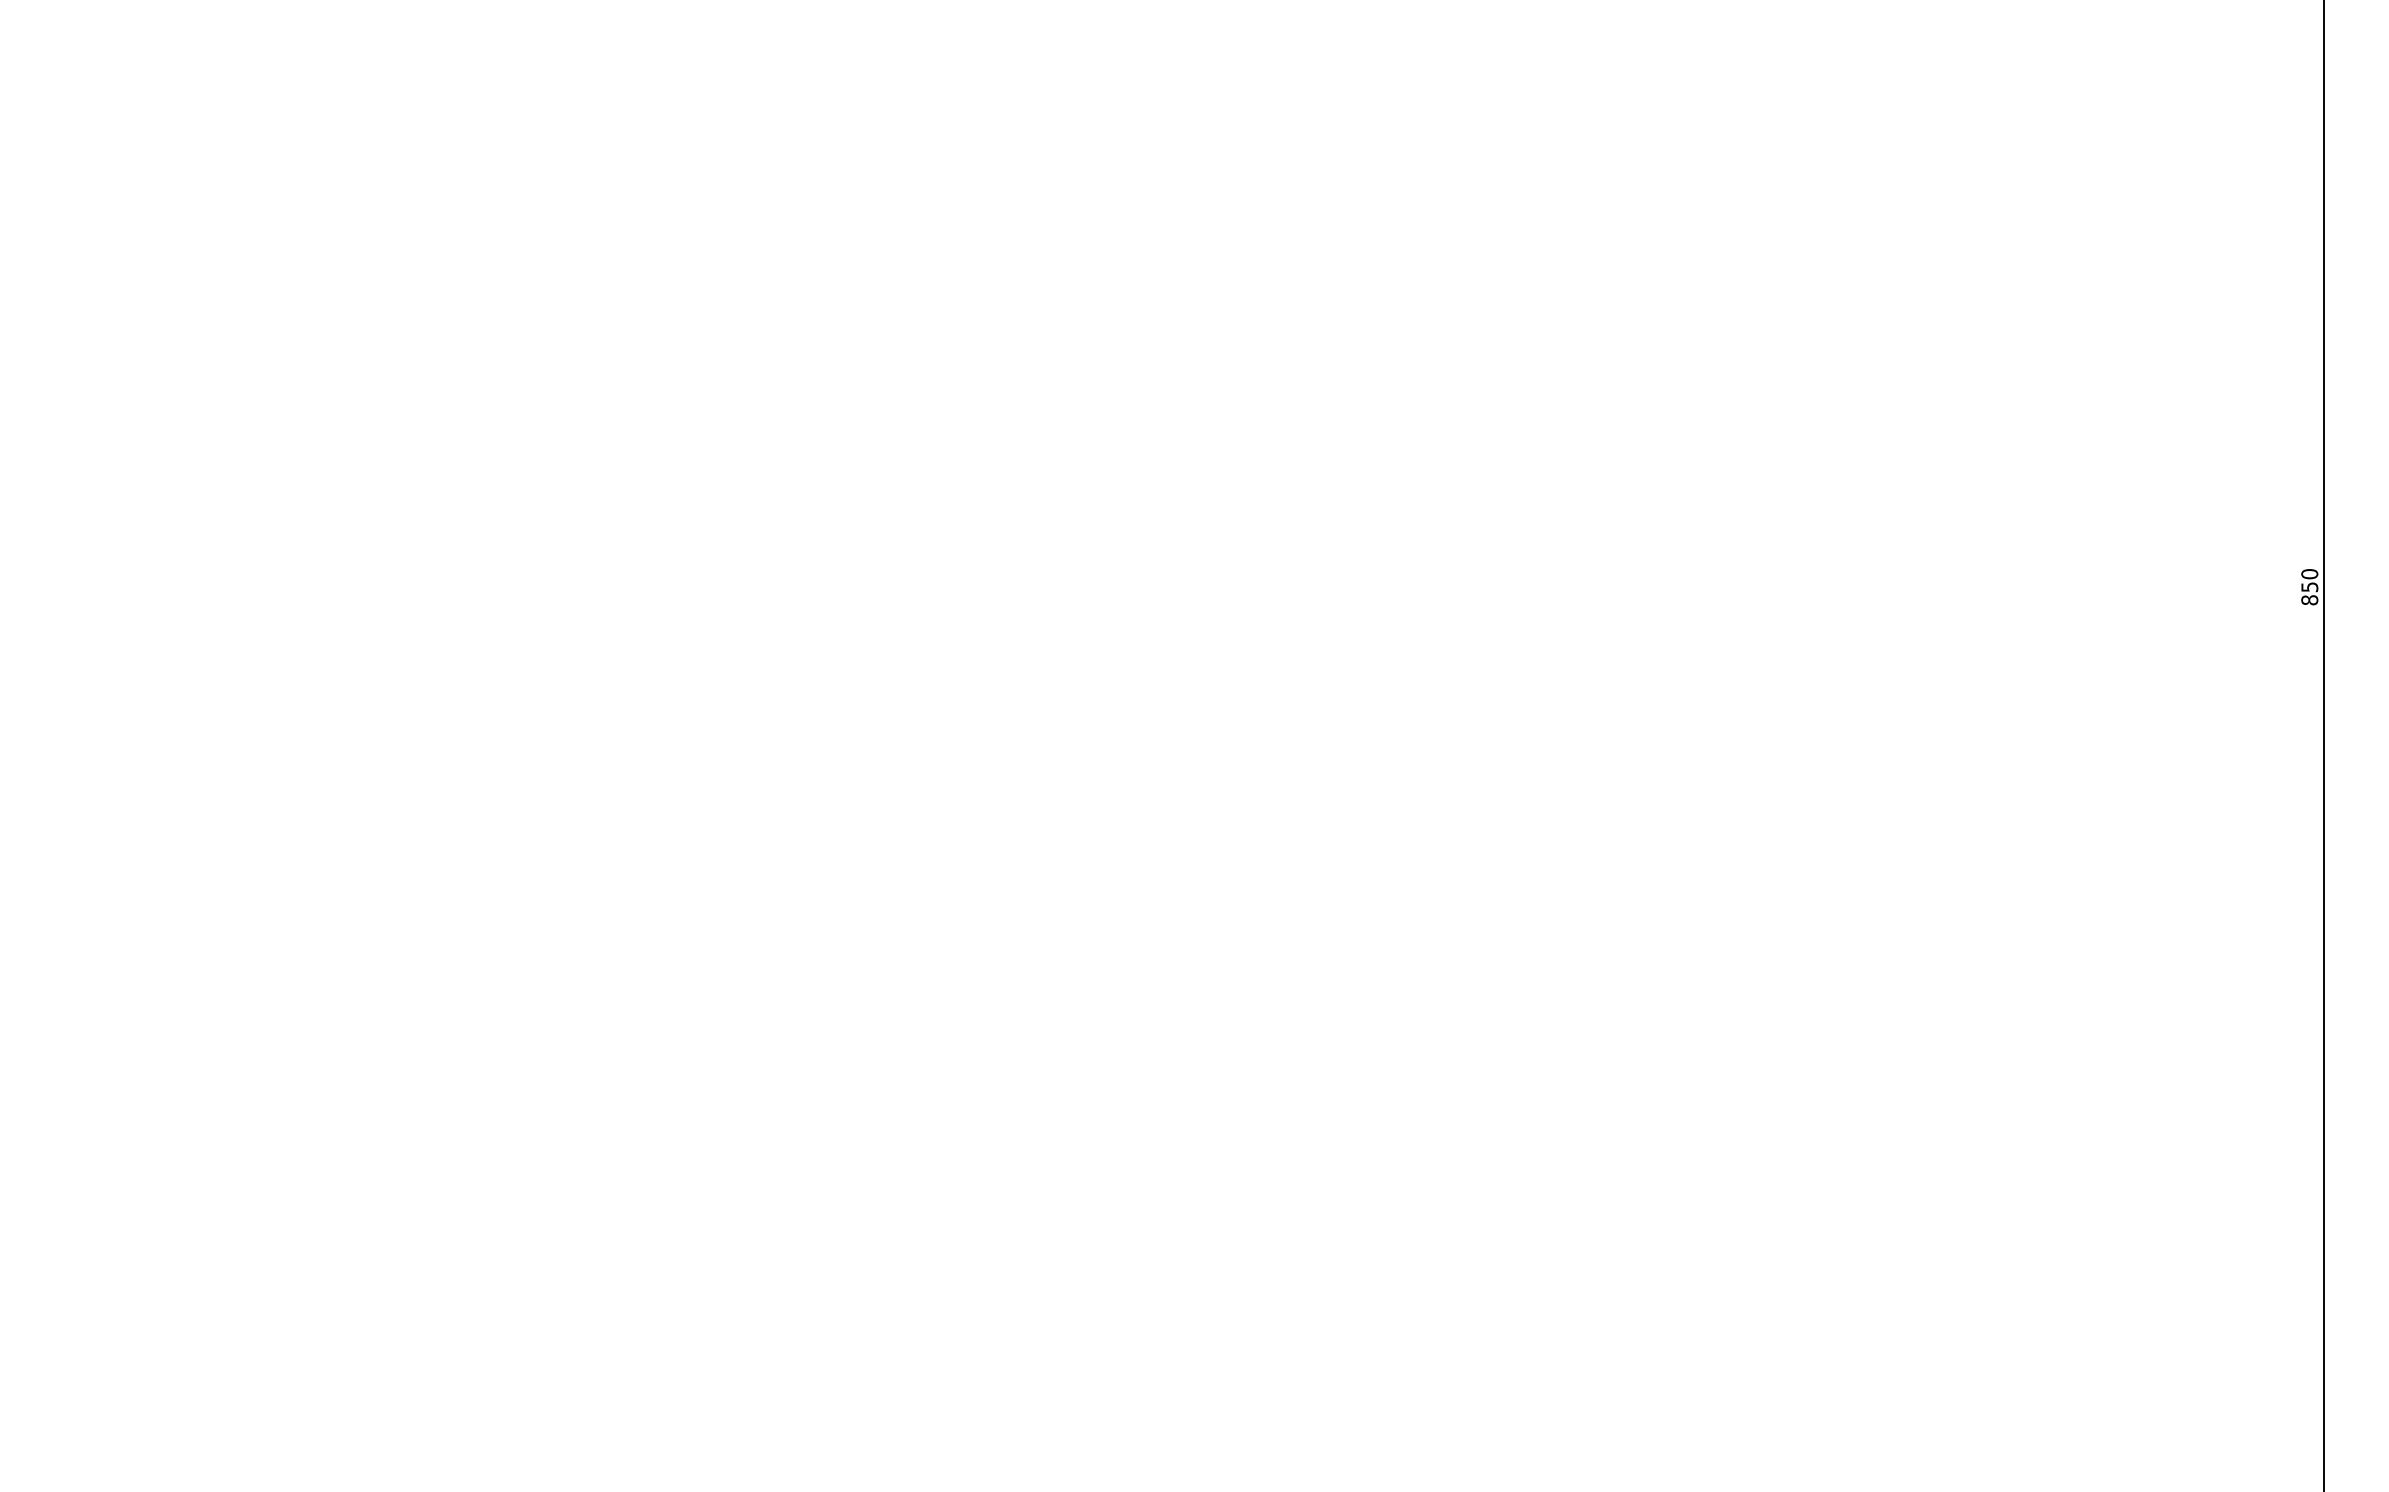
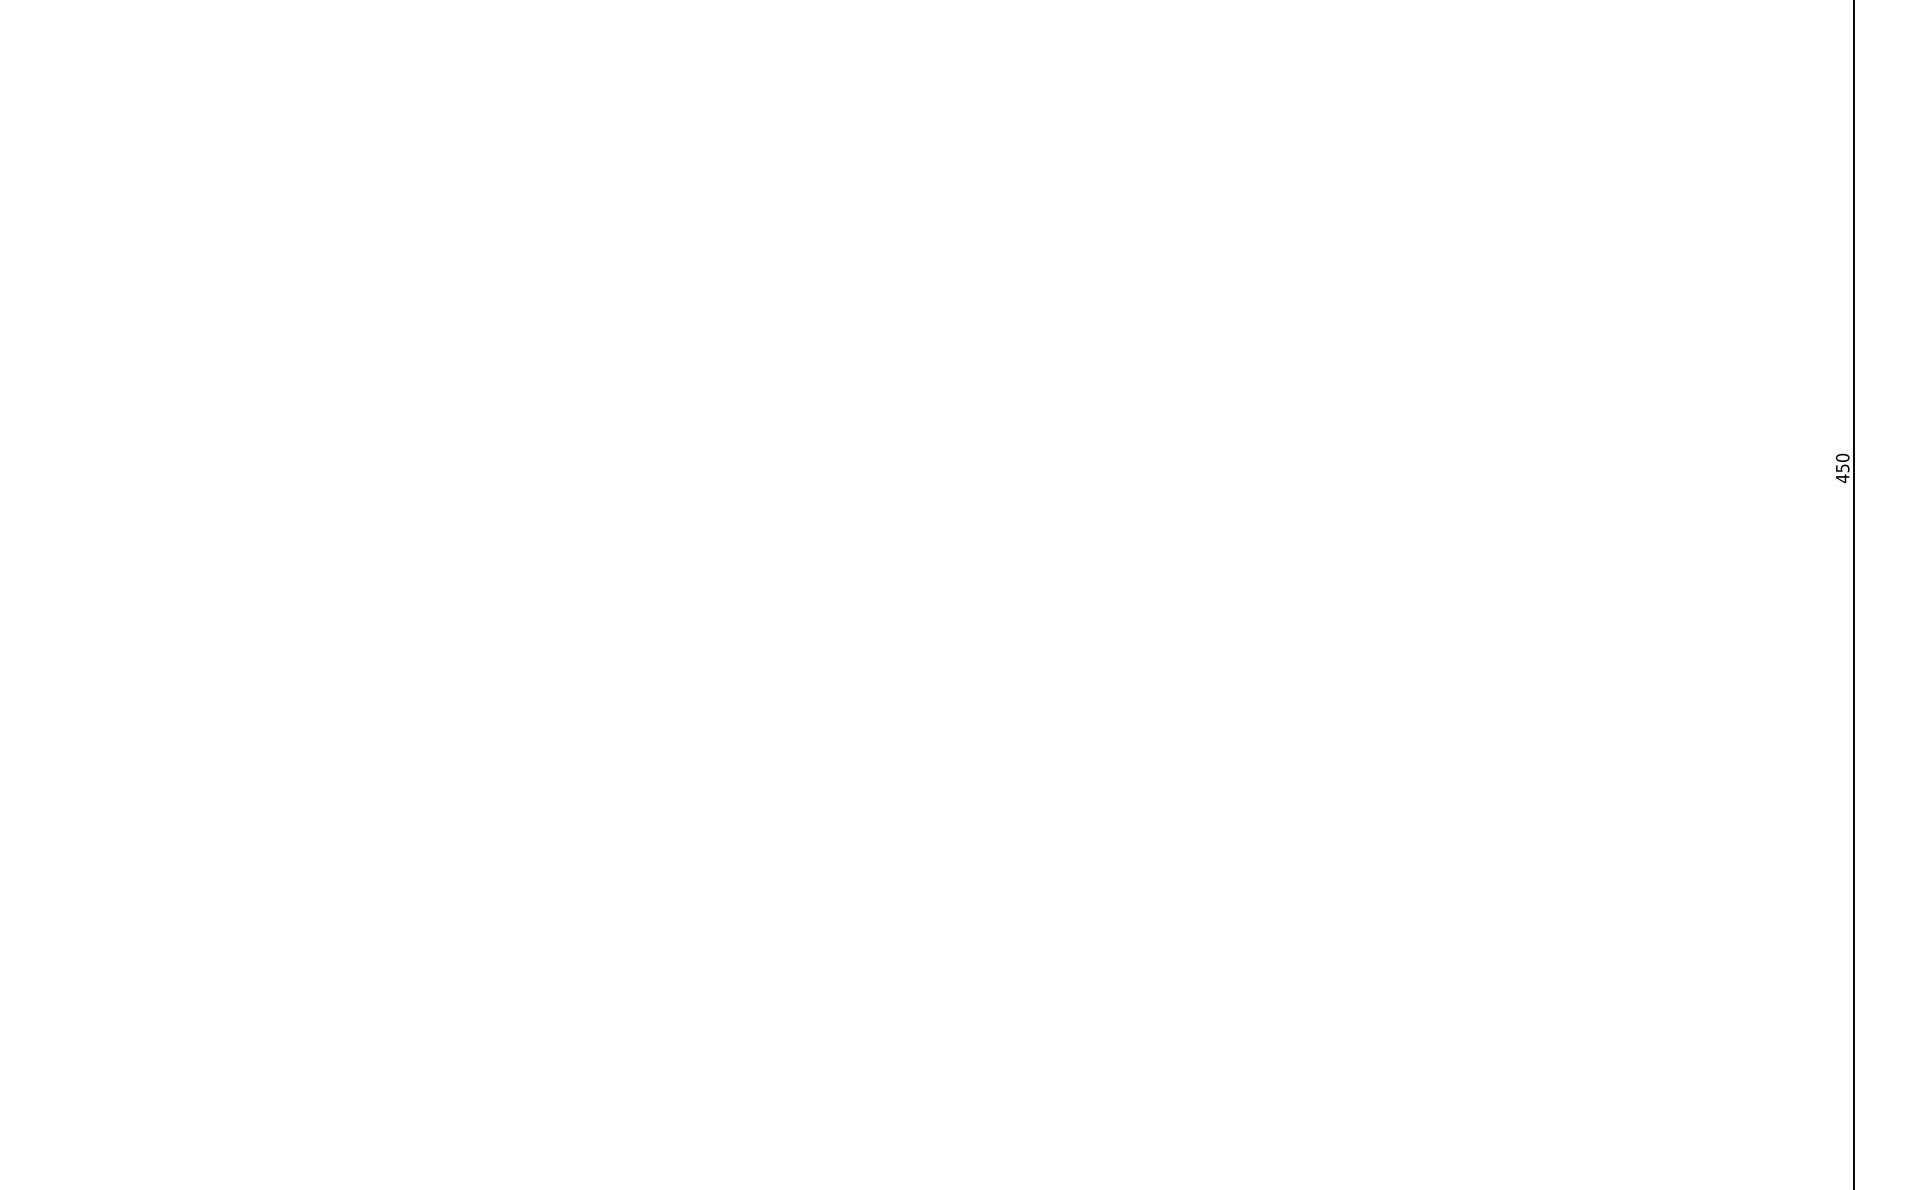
text: (2309, 599) -> (1842, 478), 850 -> 450

